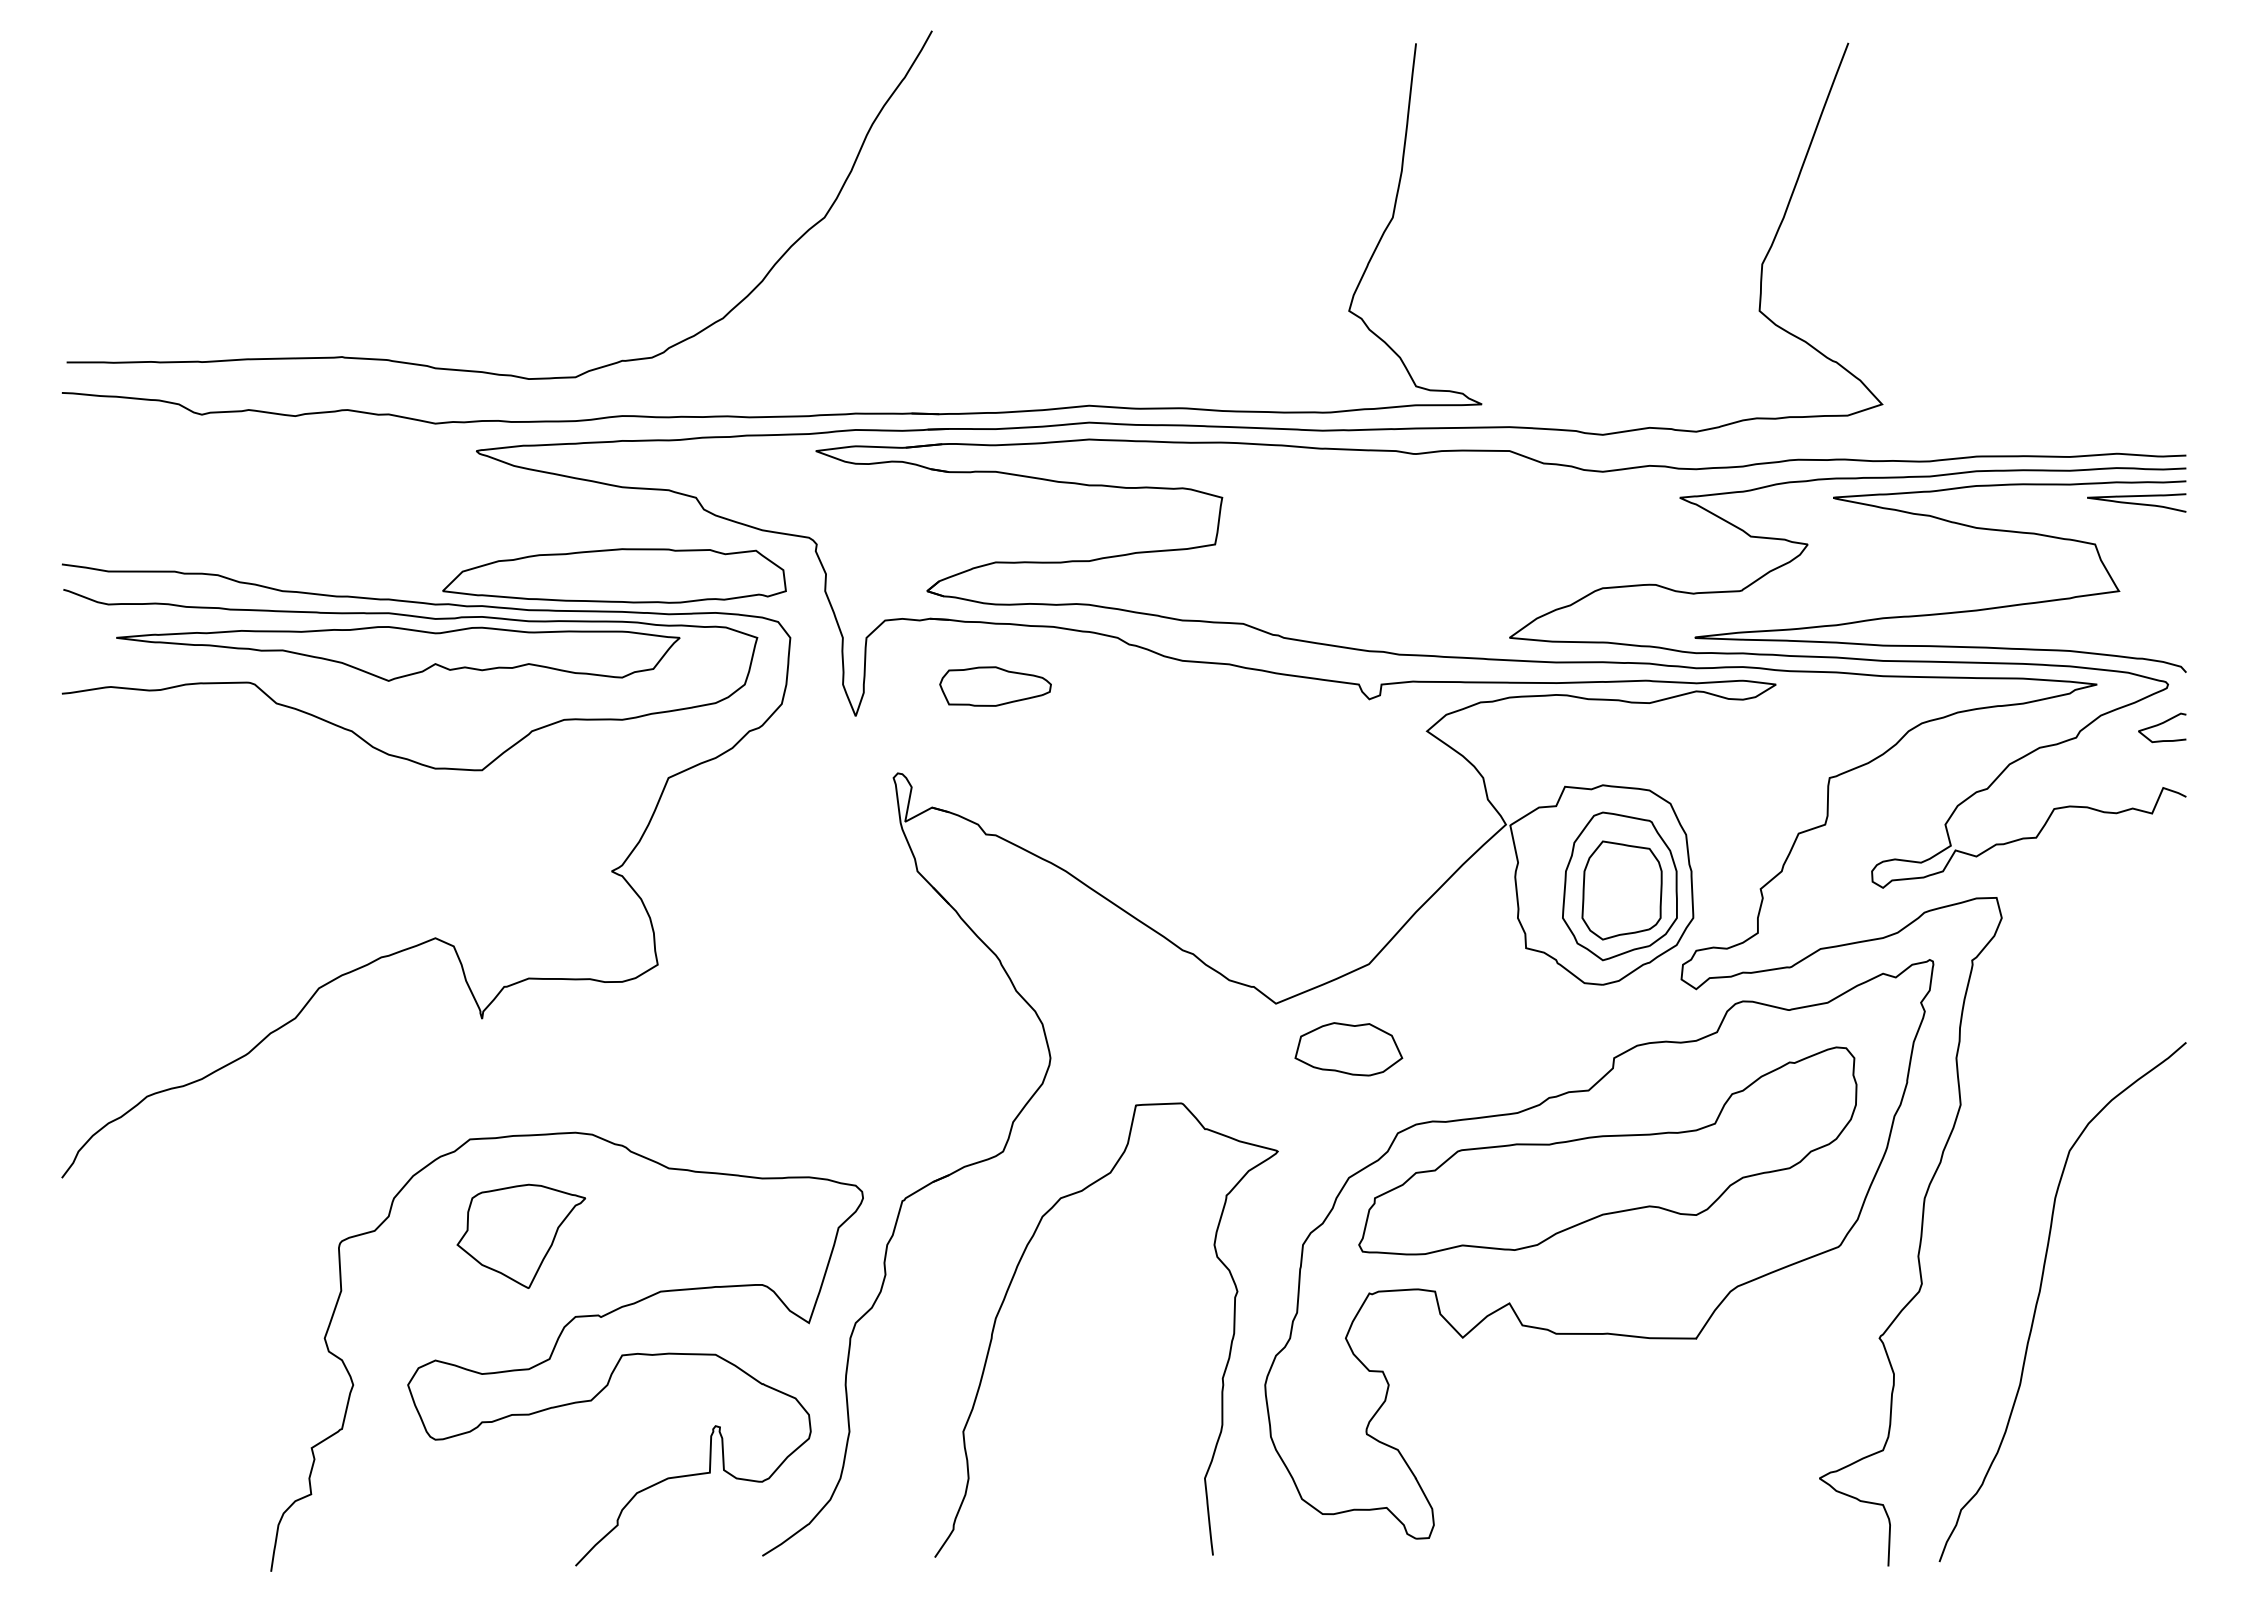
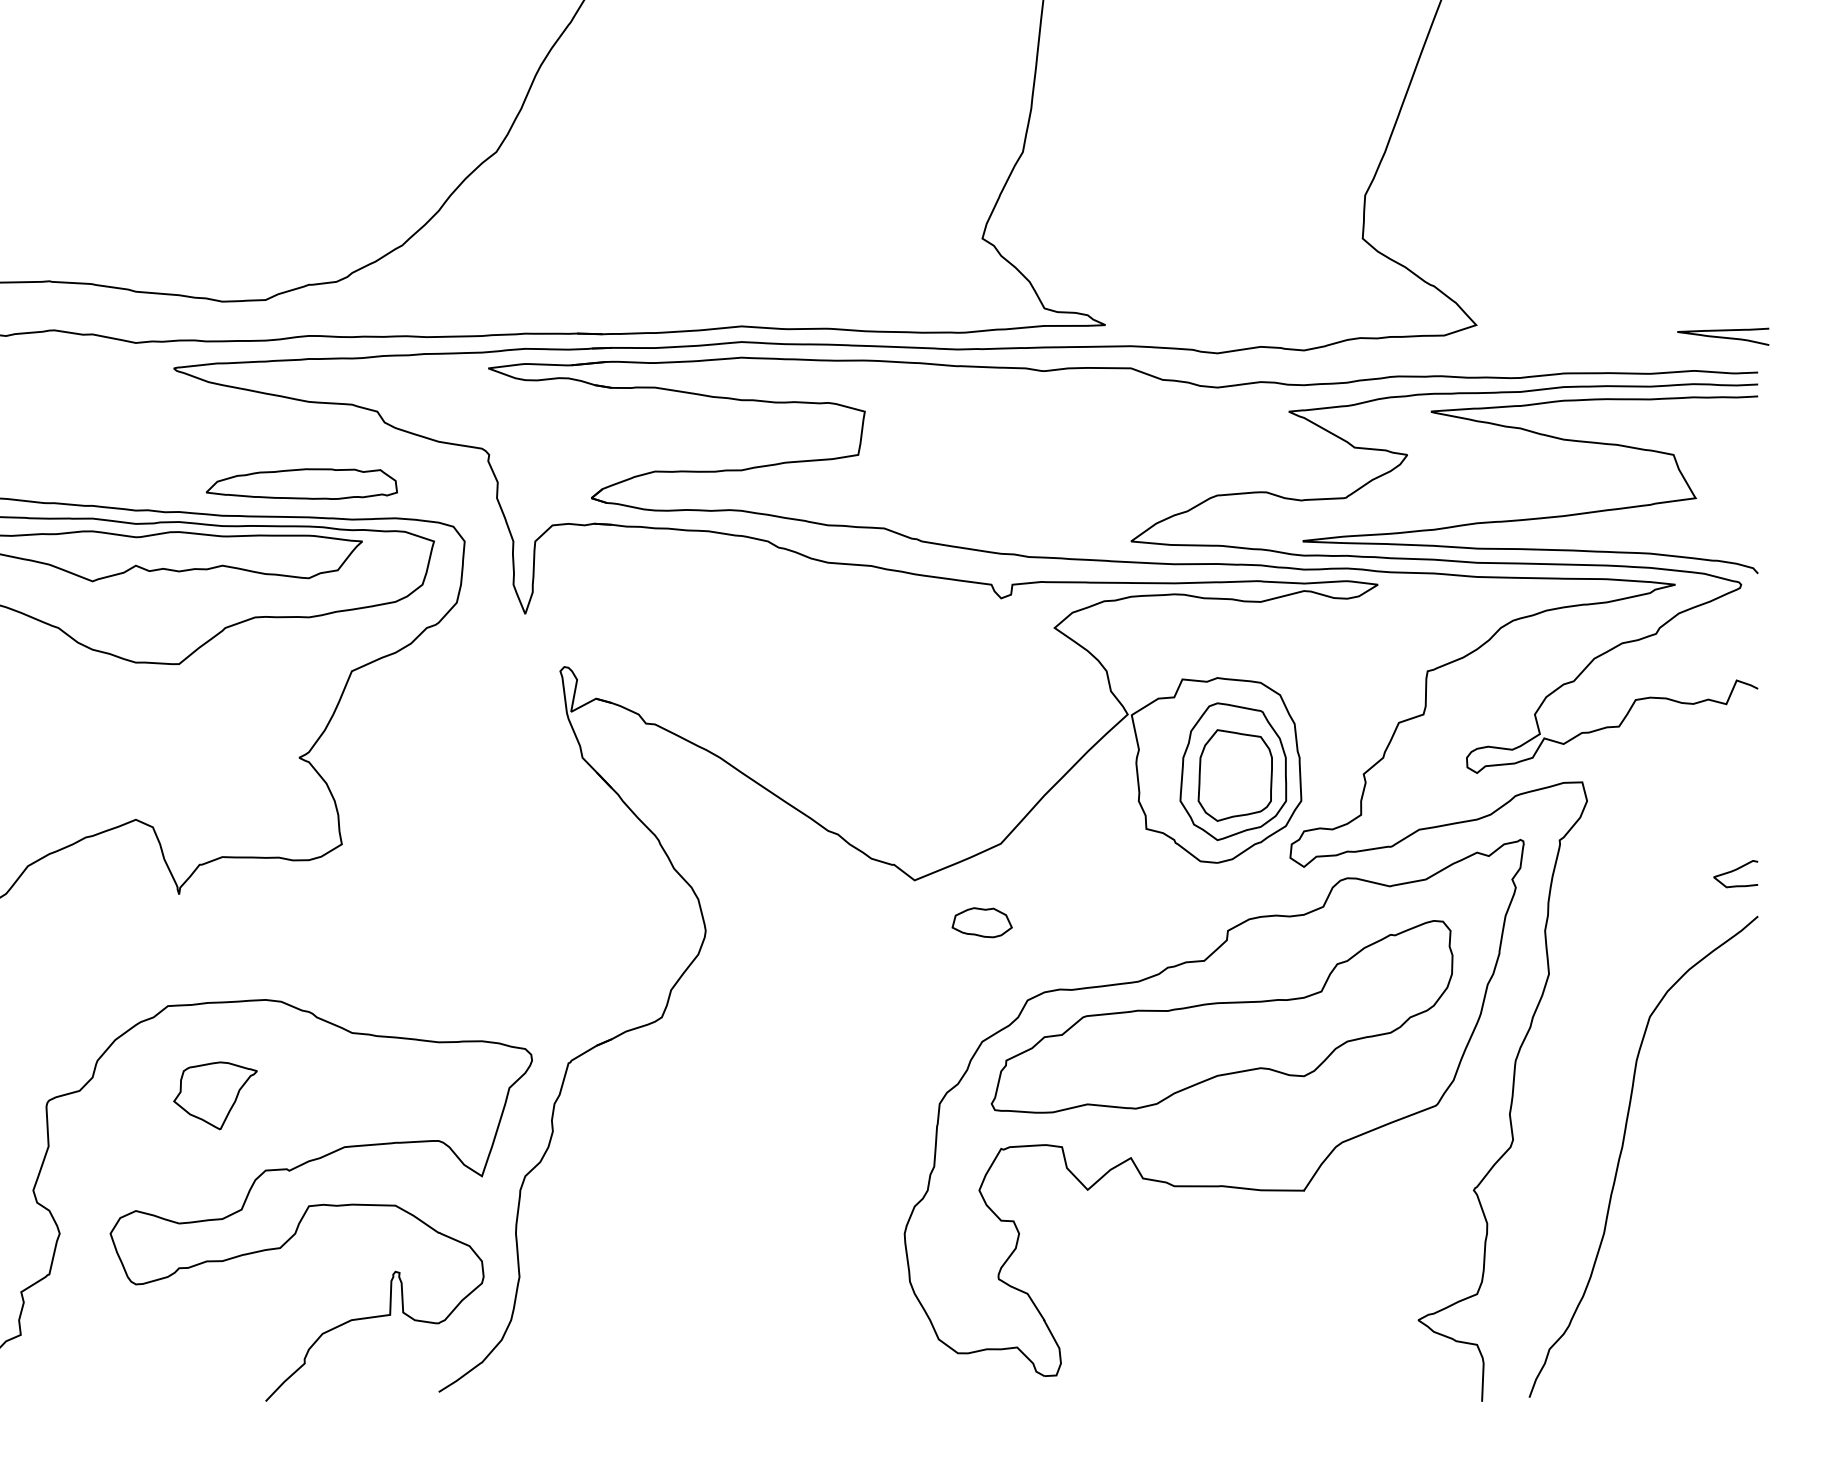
curve: (2135, 502) -> (1722, 336), moved
part: (614, 575) -> (301, 483), size x0.6
part: (995, 686) -> (654, 586), removed
curve: (2162, 724) -> (1736, 870), moved
part: (1348, 1049) -> (981, 922), size x0.6
part: (521, 1235) -> (215, 1095), size x0.7
curve: (1008, 1291) -> (666, 1147), removed

